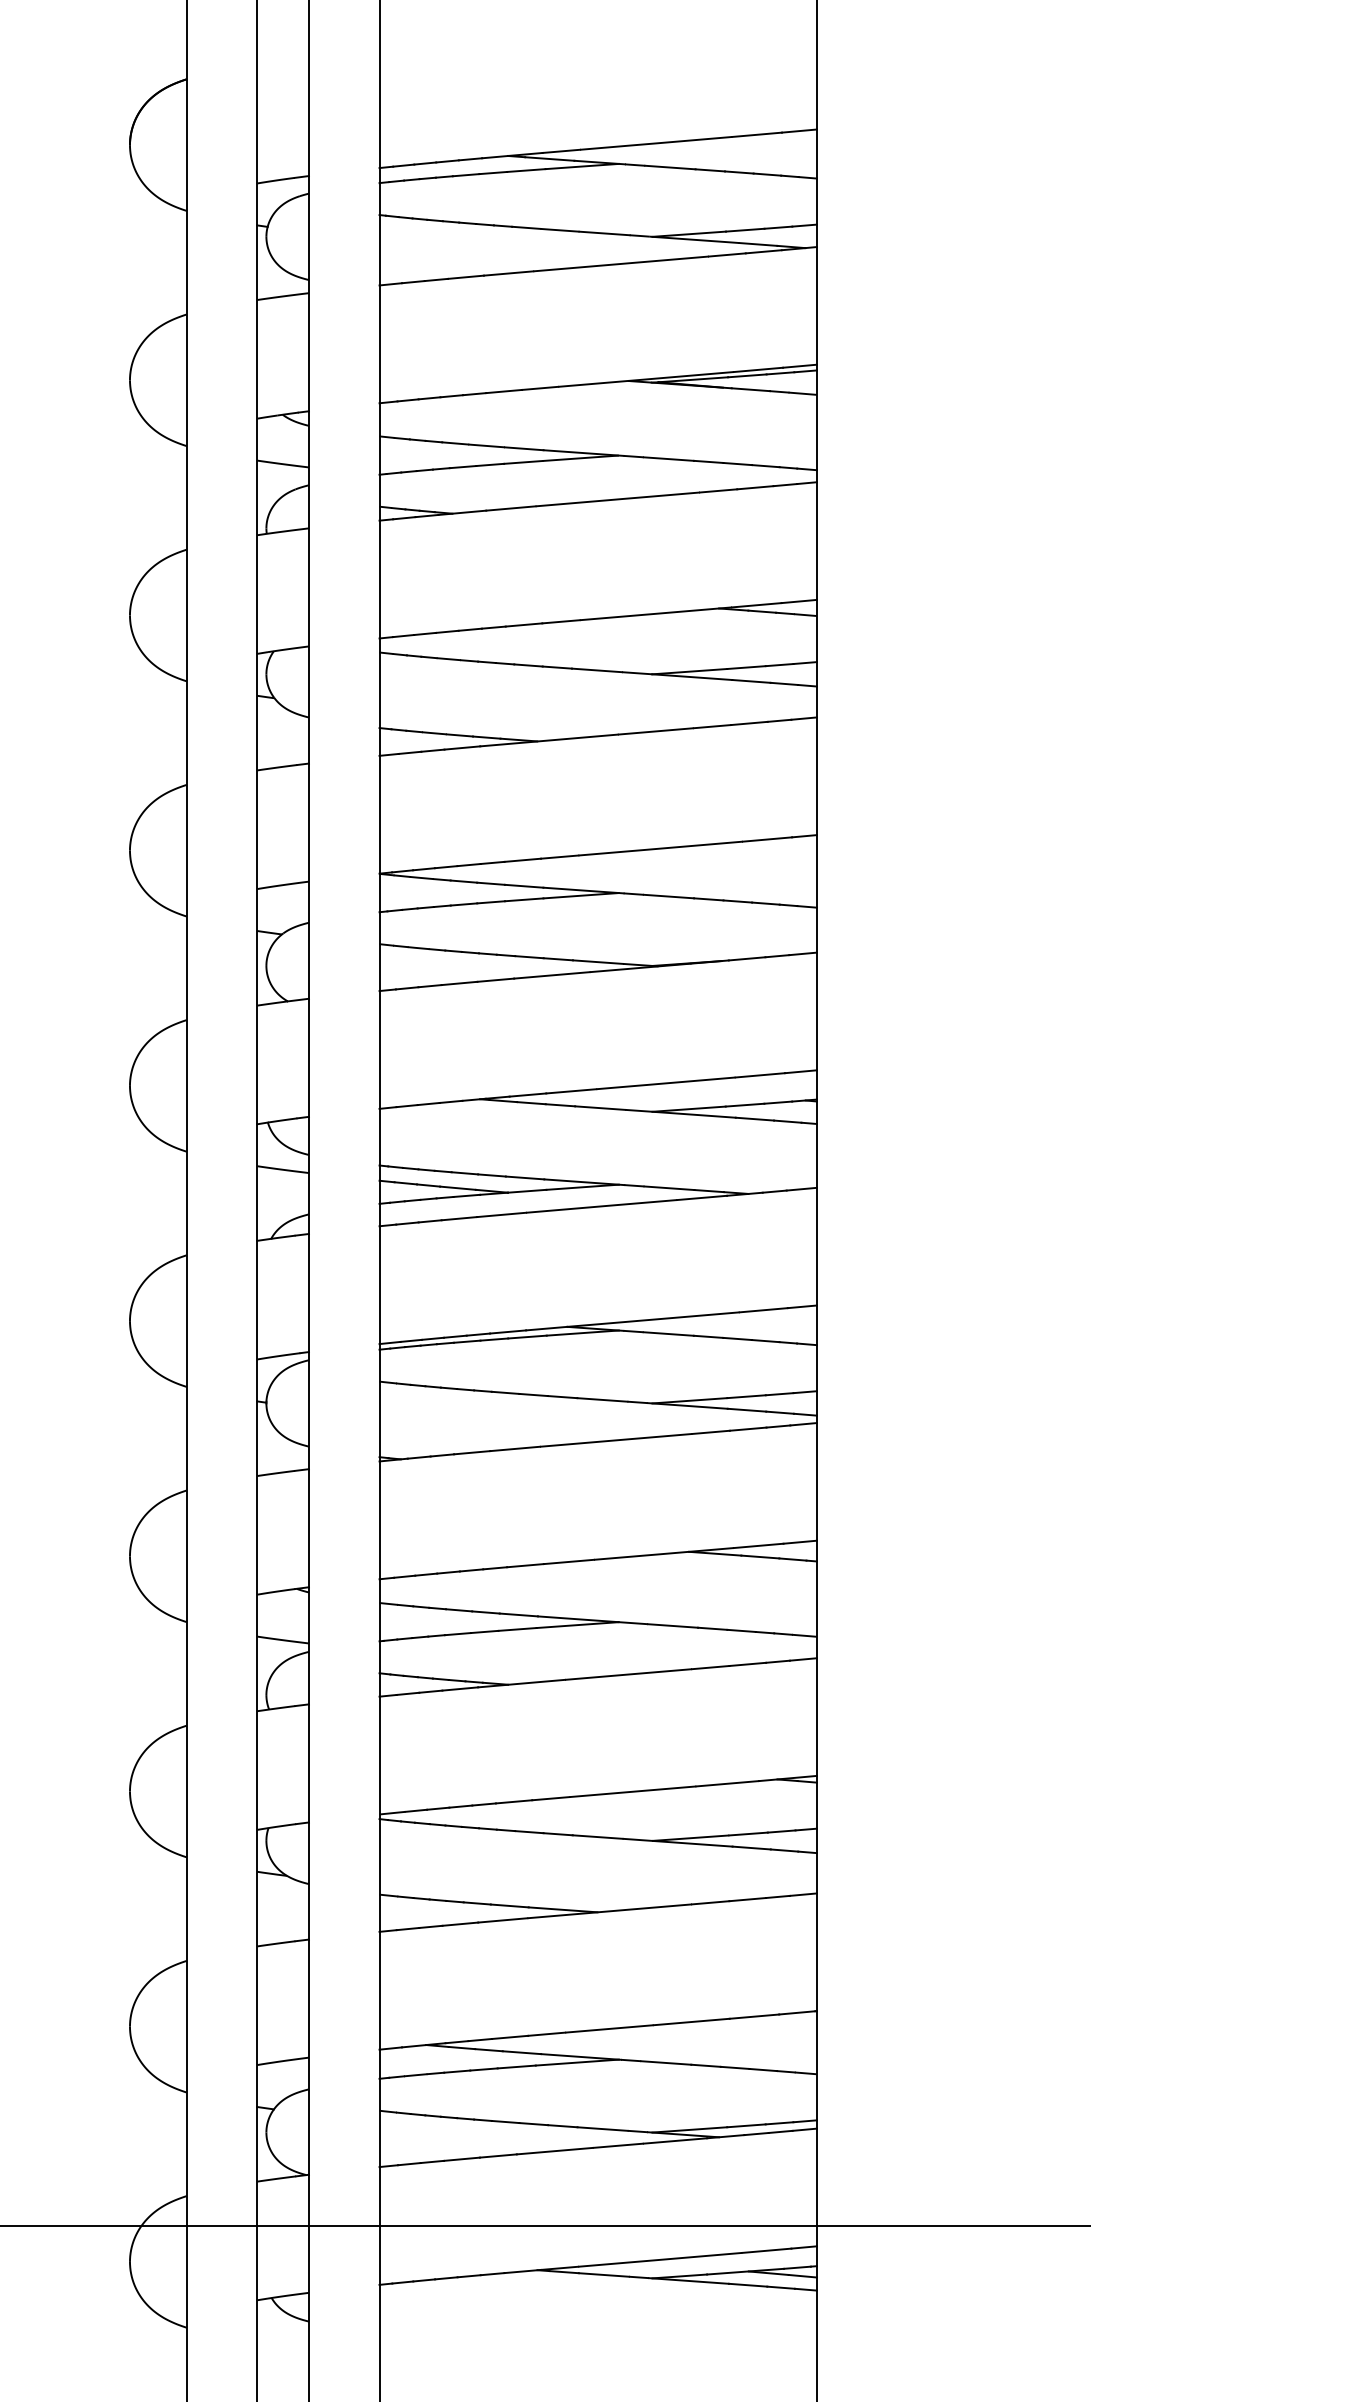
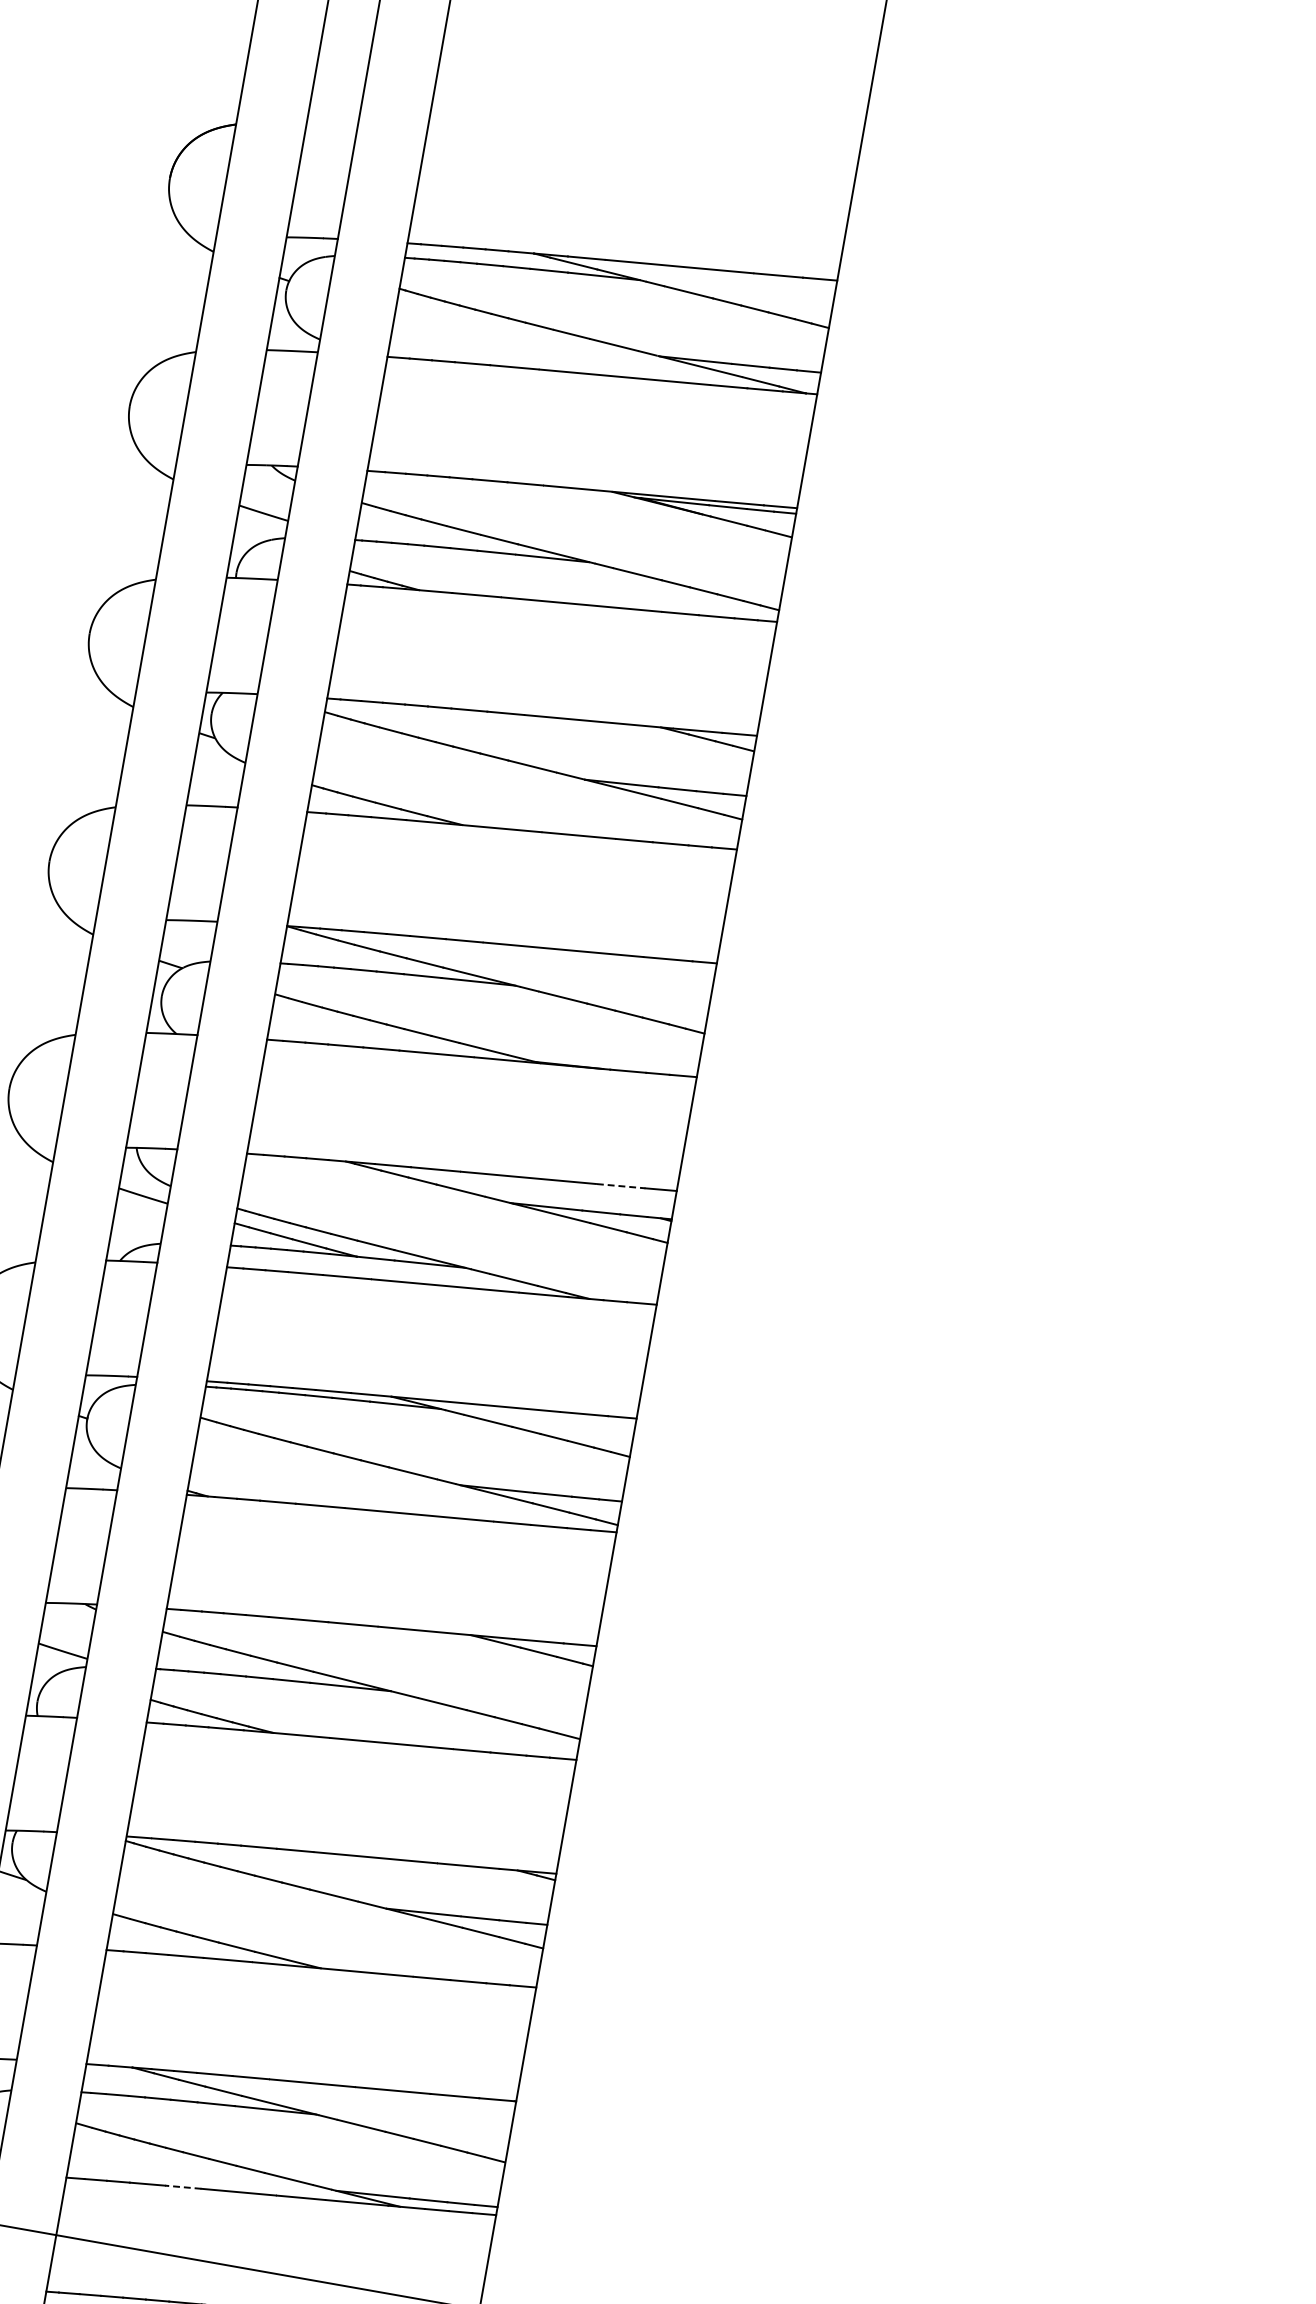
line: (760, 1075) -> (621, 1186), solid -> dashed
line: (498, 2156) -> (183, 2187), solid -> dashed

